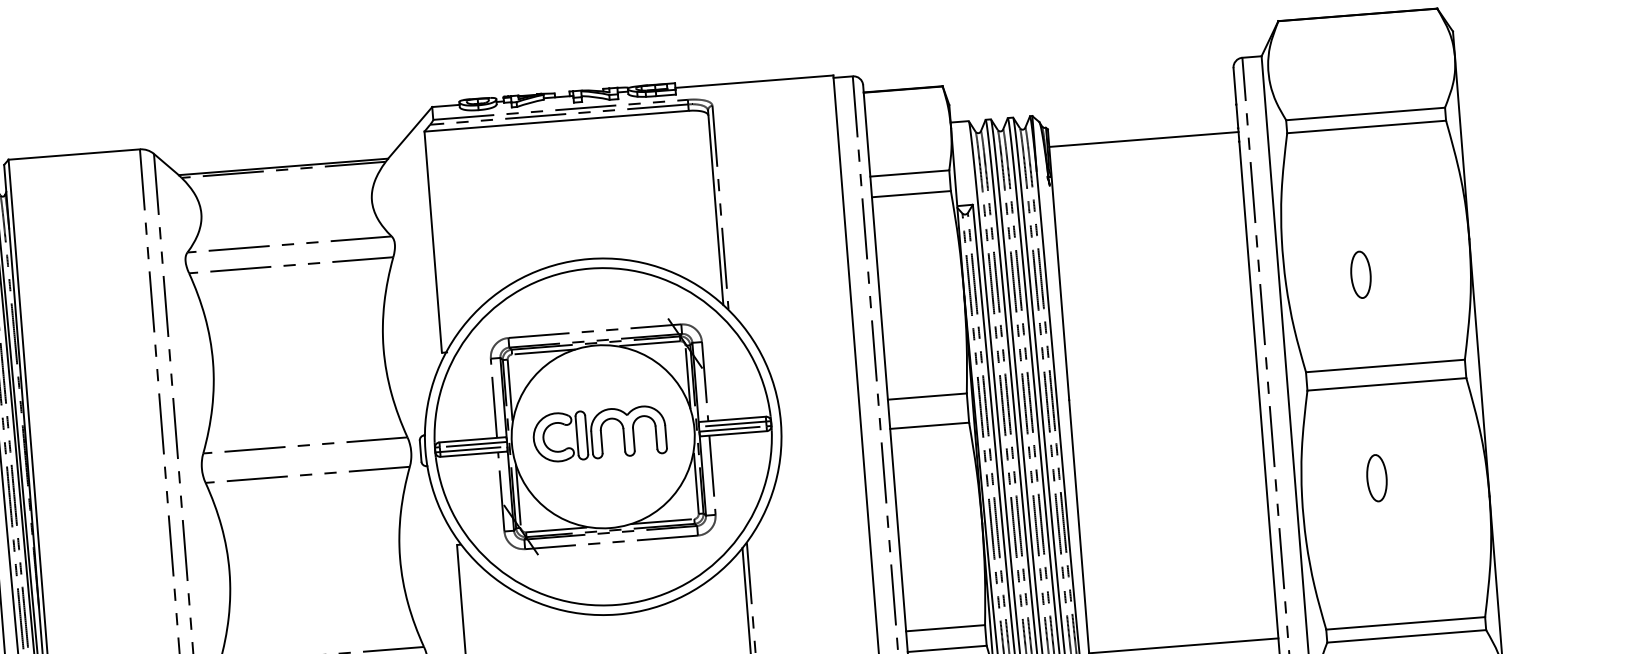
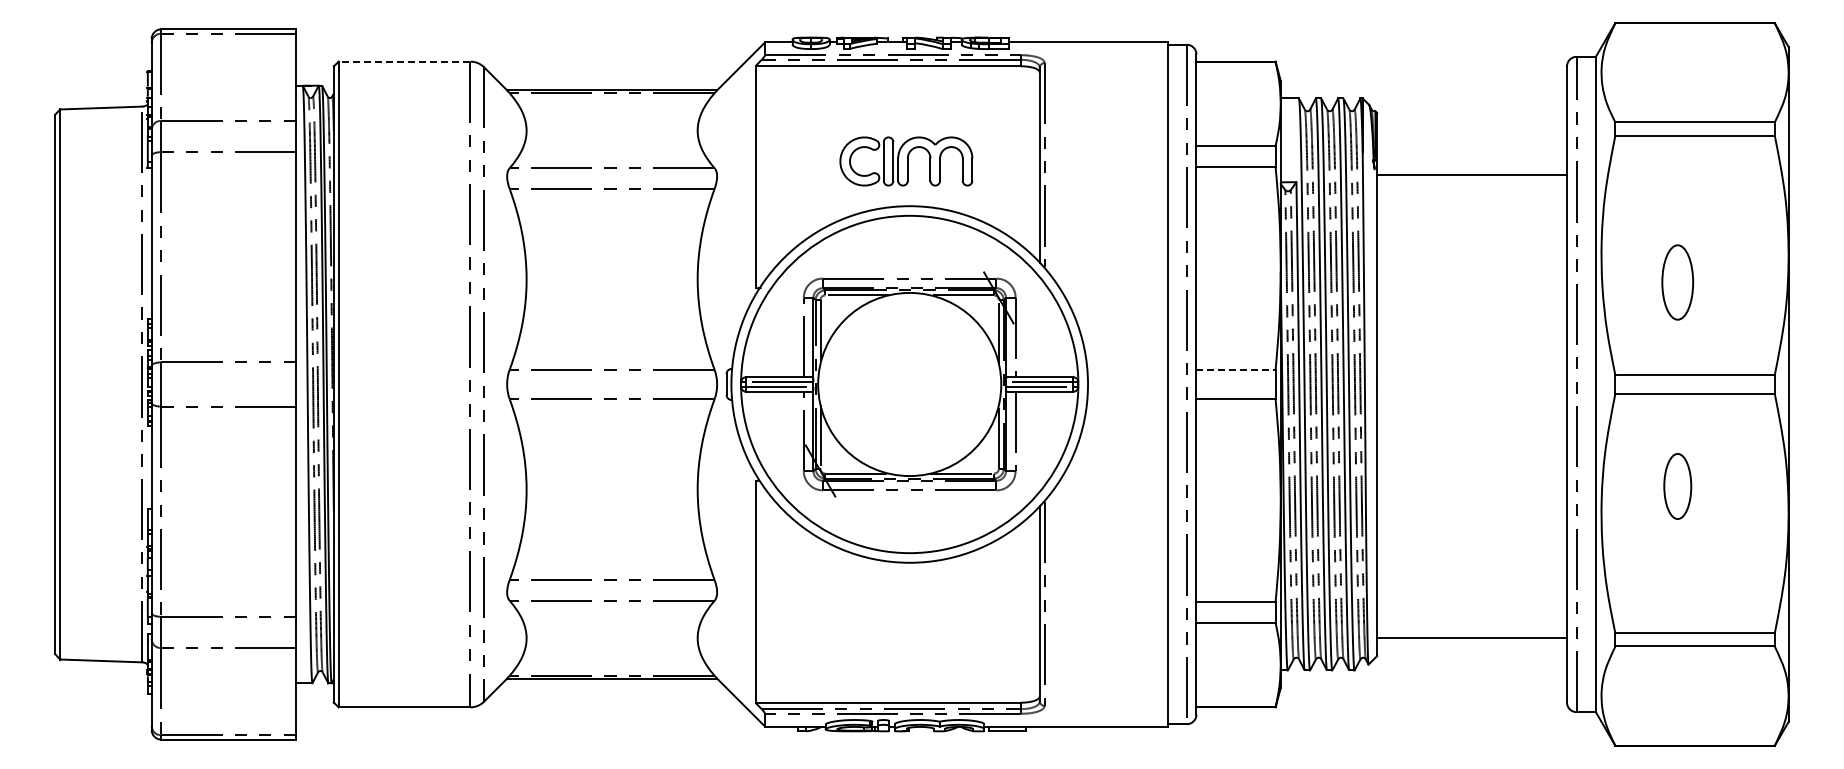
line: (1144, 139) -> (1472, 174), moved
line: (74, 154) -> (404, 61), solid -> dashed
part: (1360, 274) -> (1677, 282), size x1.6
line: (927, 396) -> (1236, 369), solid -> dashed
part: (599, 434) -> (906, 161), moved
part: (1376, 478) -> (1677, 486), size x1.4

